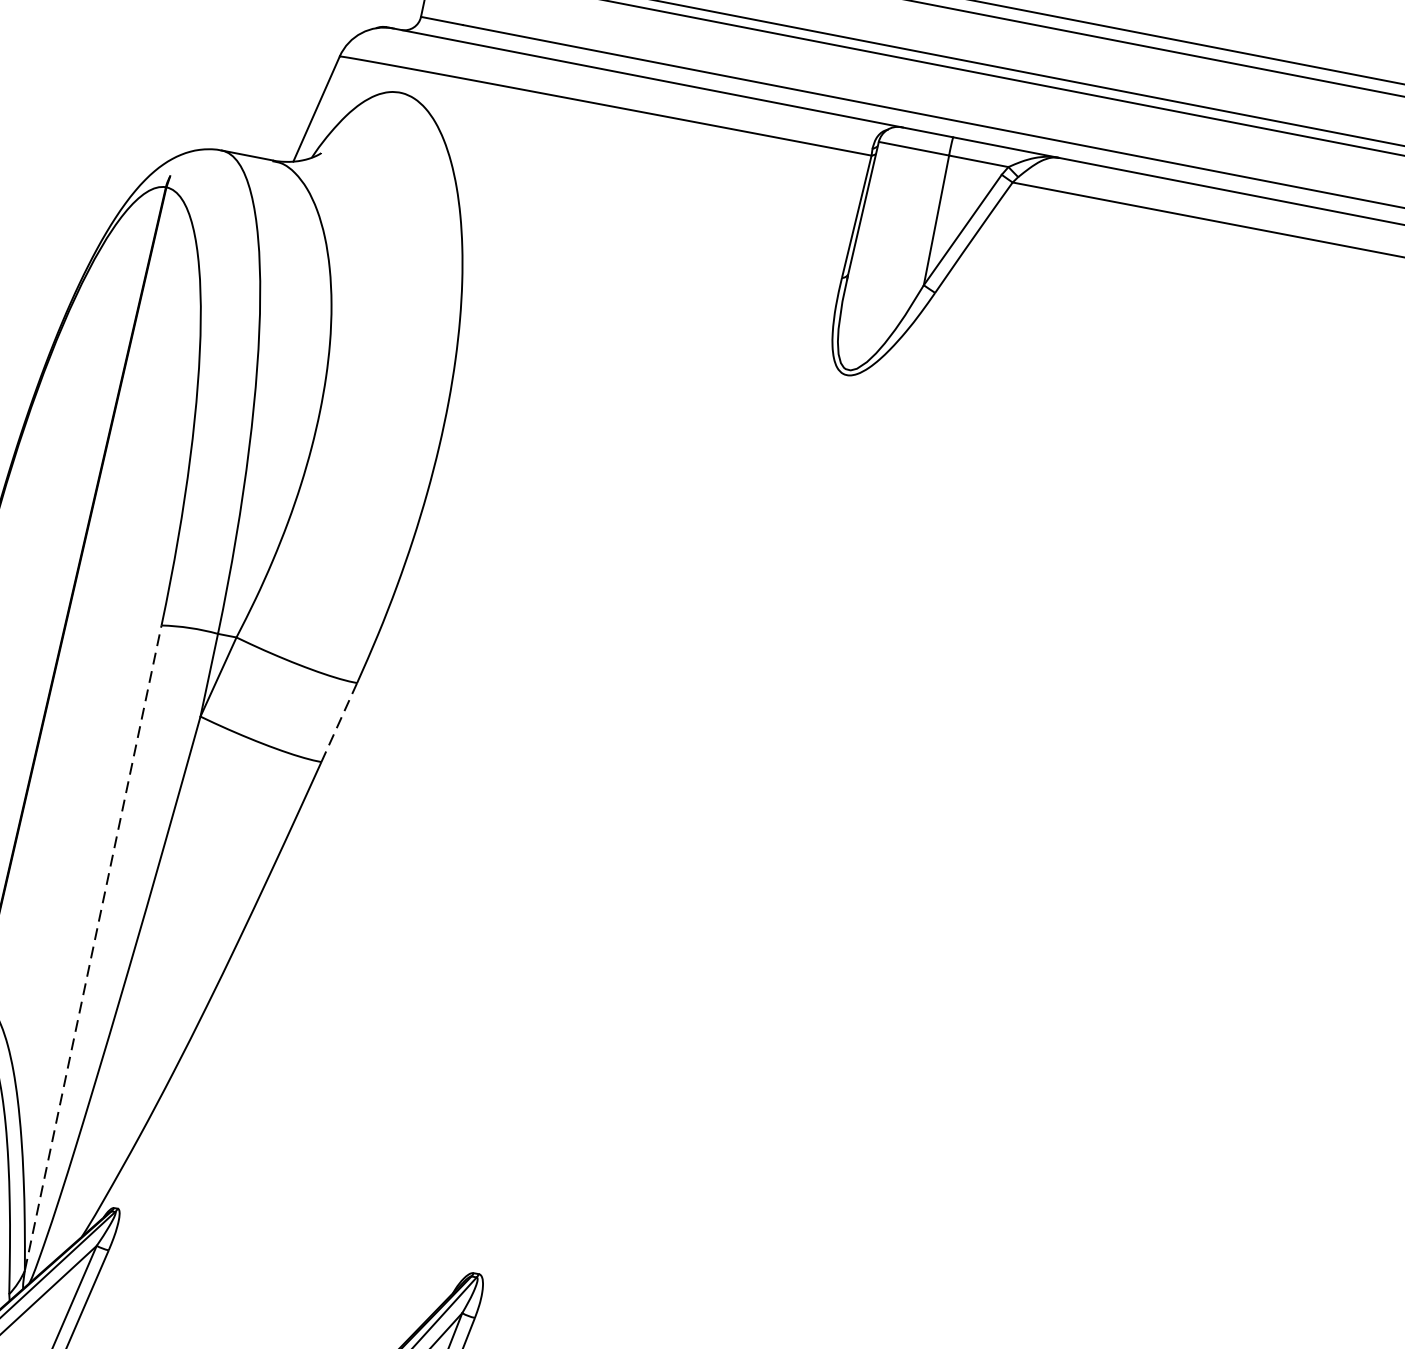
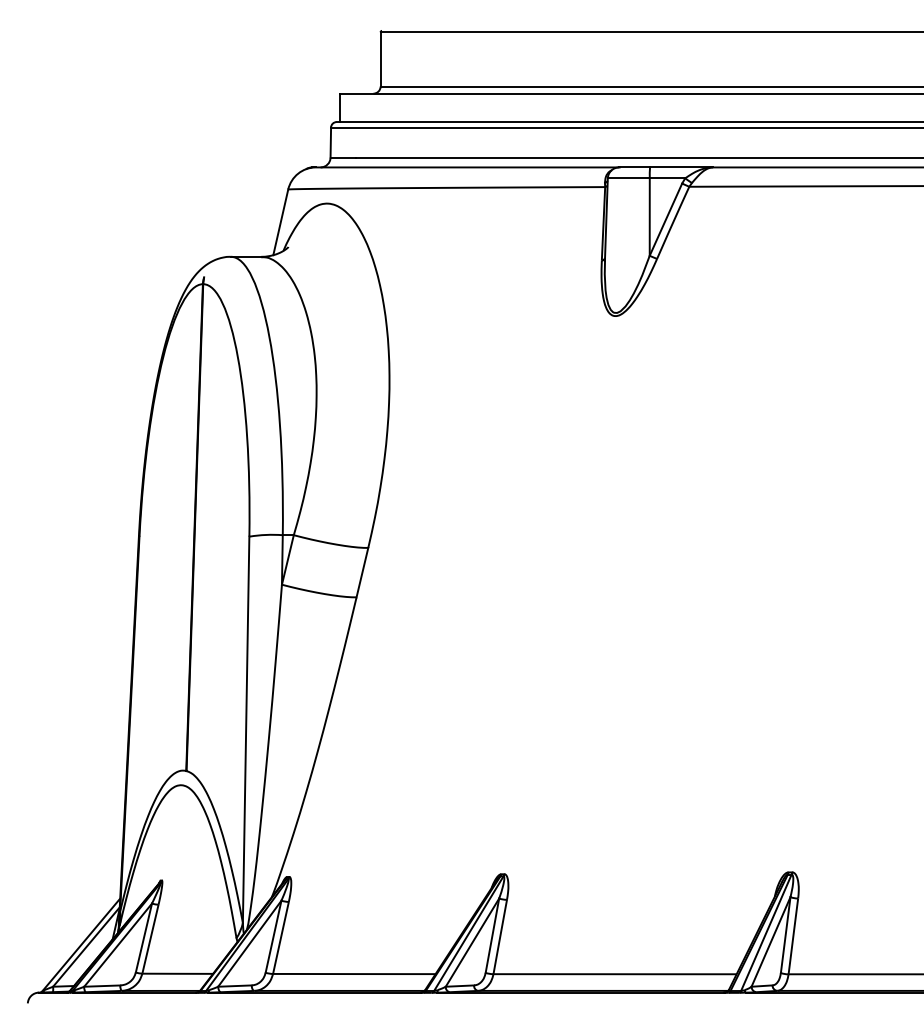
line: (339, 724) -> (362, 573), dashed -> solid
line: (93, 947) -> (246, 729), dashed -> solid

